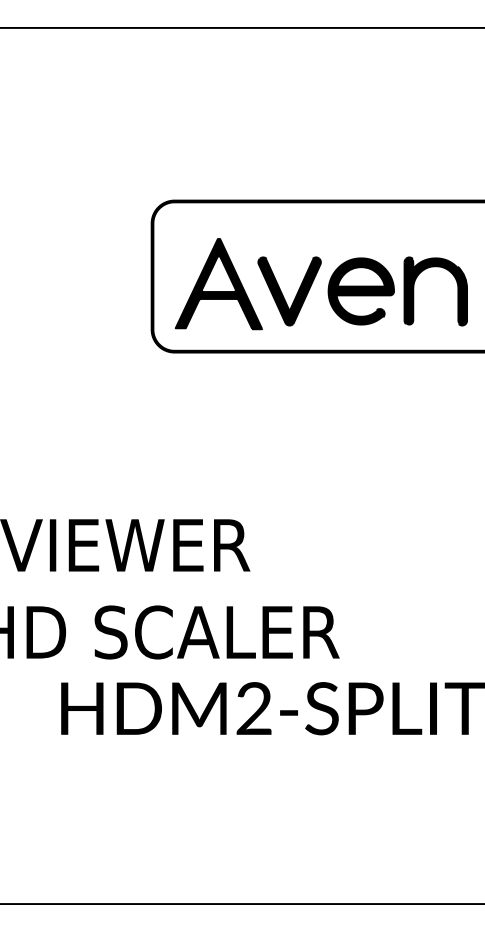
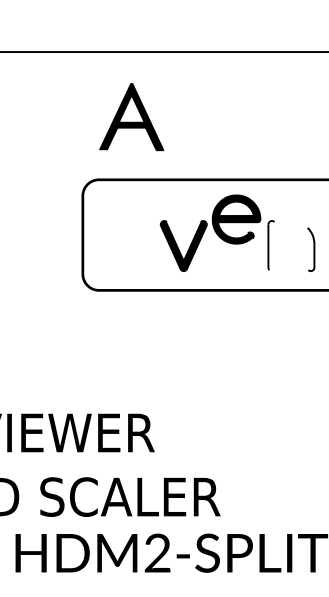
part: (218, 284) -> (131, 117), moved
part: (360, 291) -> (235, 219), moved
fill: (435, 291) -> (291, 246), removed

